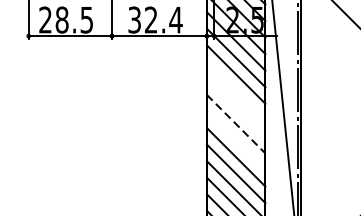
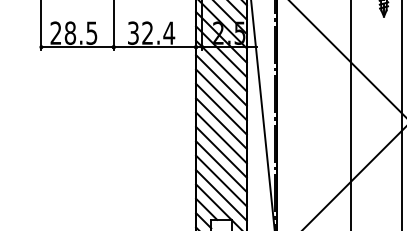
line: (236, 90) -> (221, 94), added
line: (236, 106) -> (221, 108), added
line: (236, 124) -> (221, 123), dashed -> solid
line: (236, 140) -> (221, 137), added

